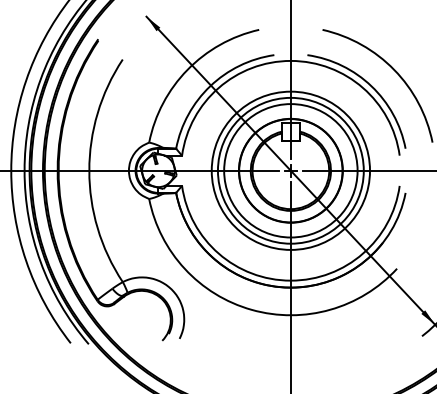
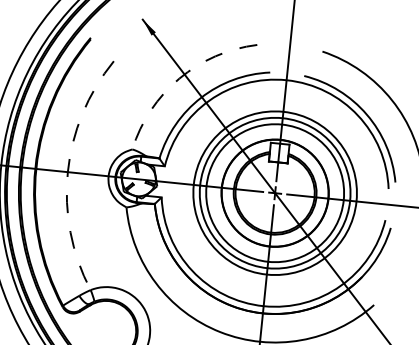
arc: (187, 69) -> (179, 78), solid -> dashed
arc: (89, 170) -> (68, 171), solid -> dashed

